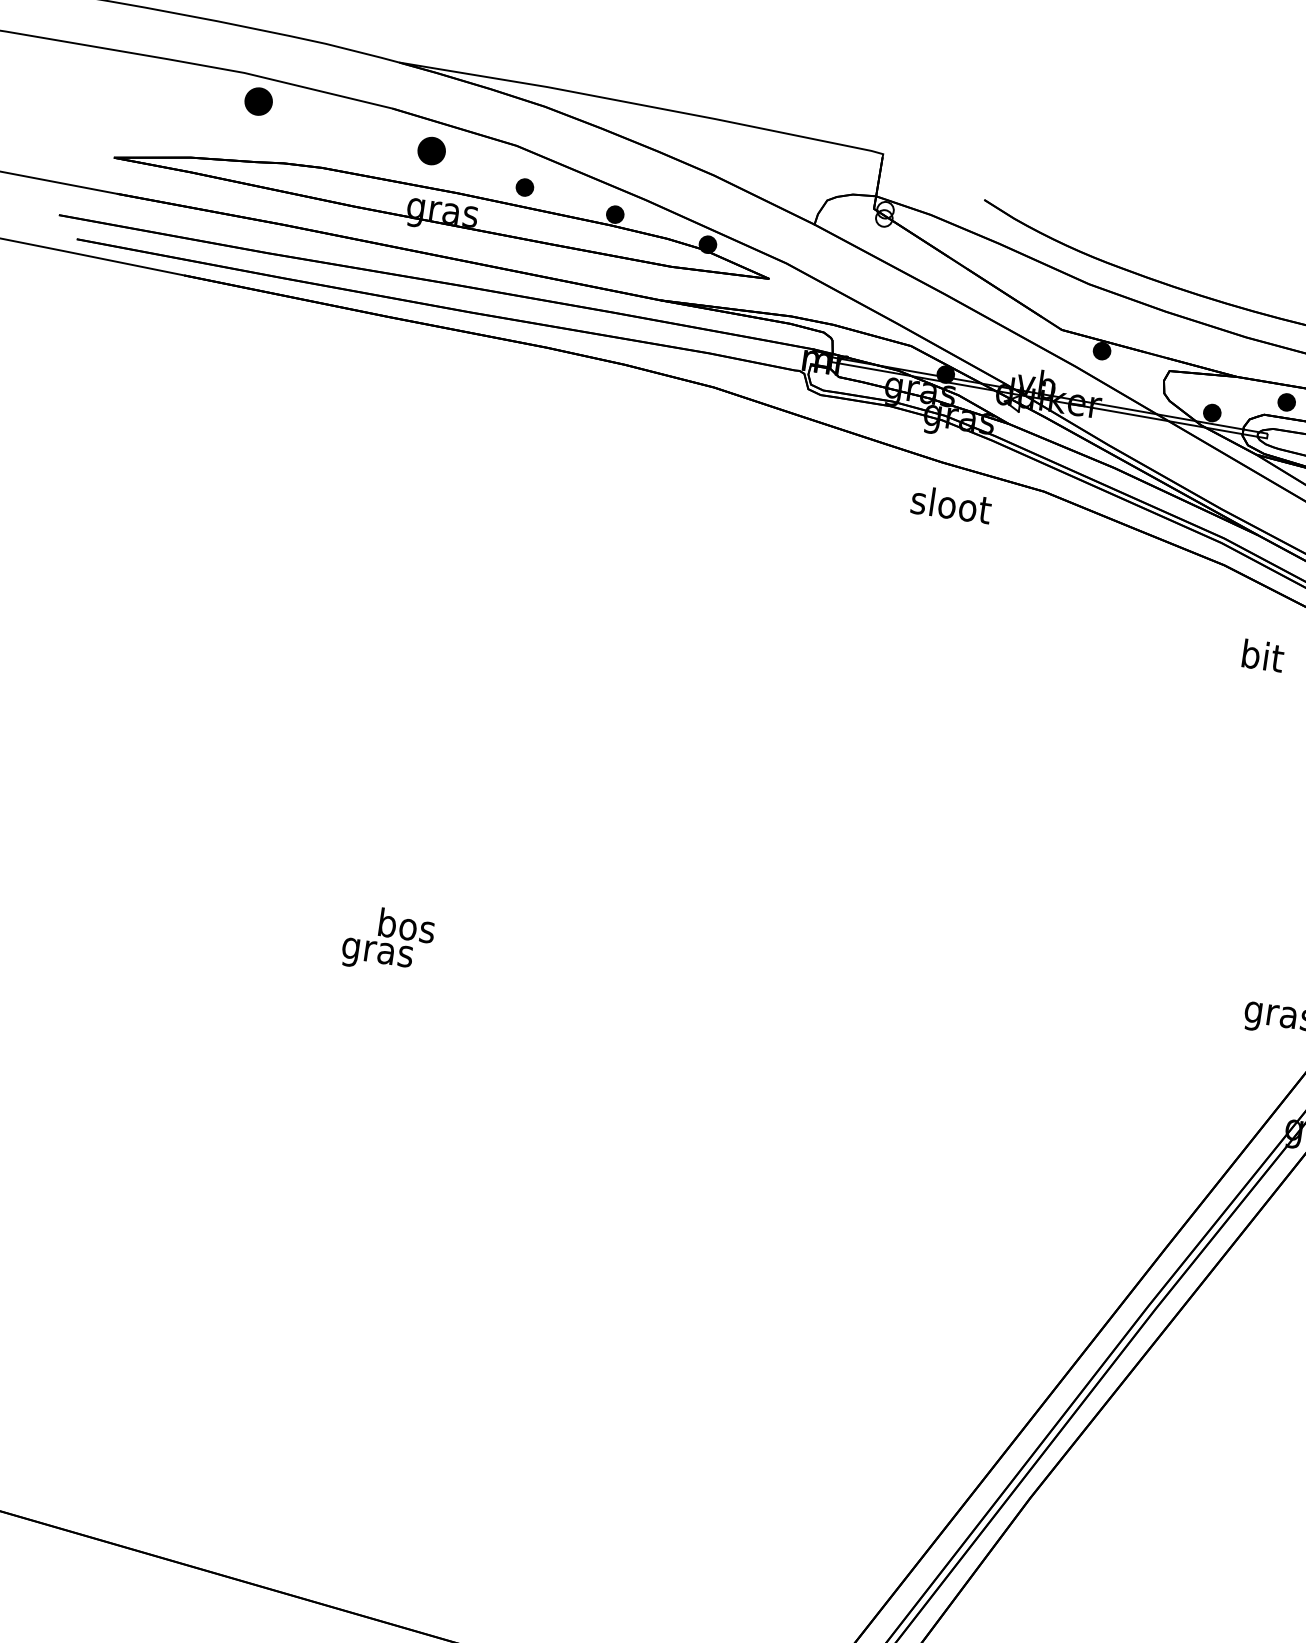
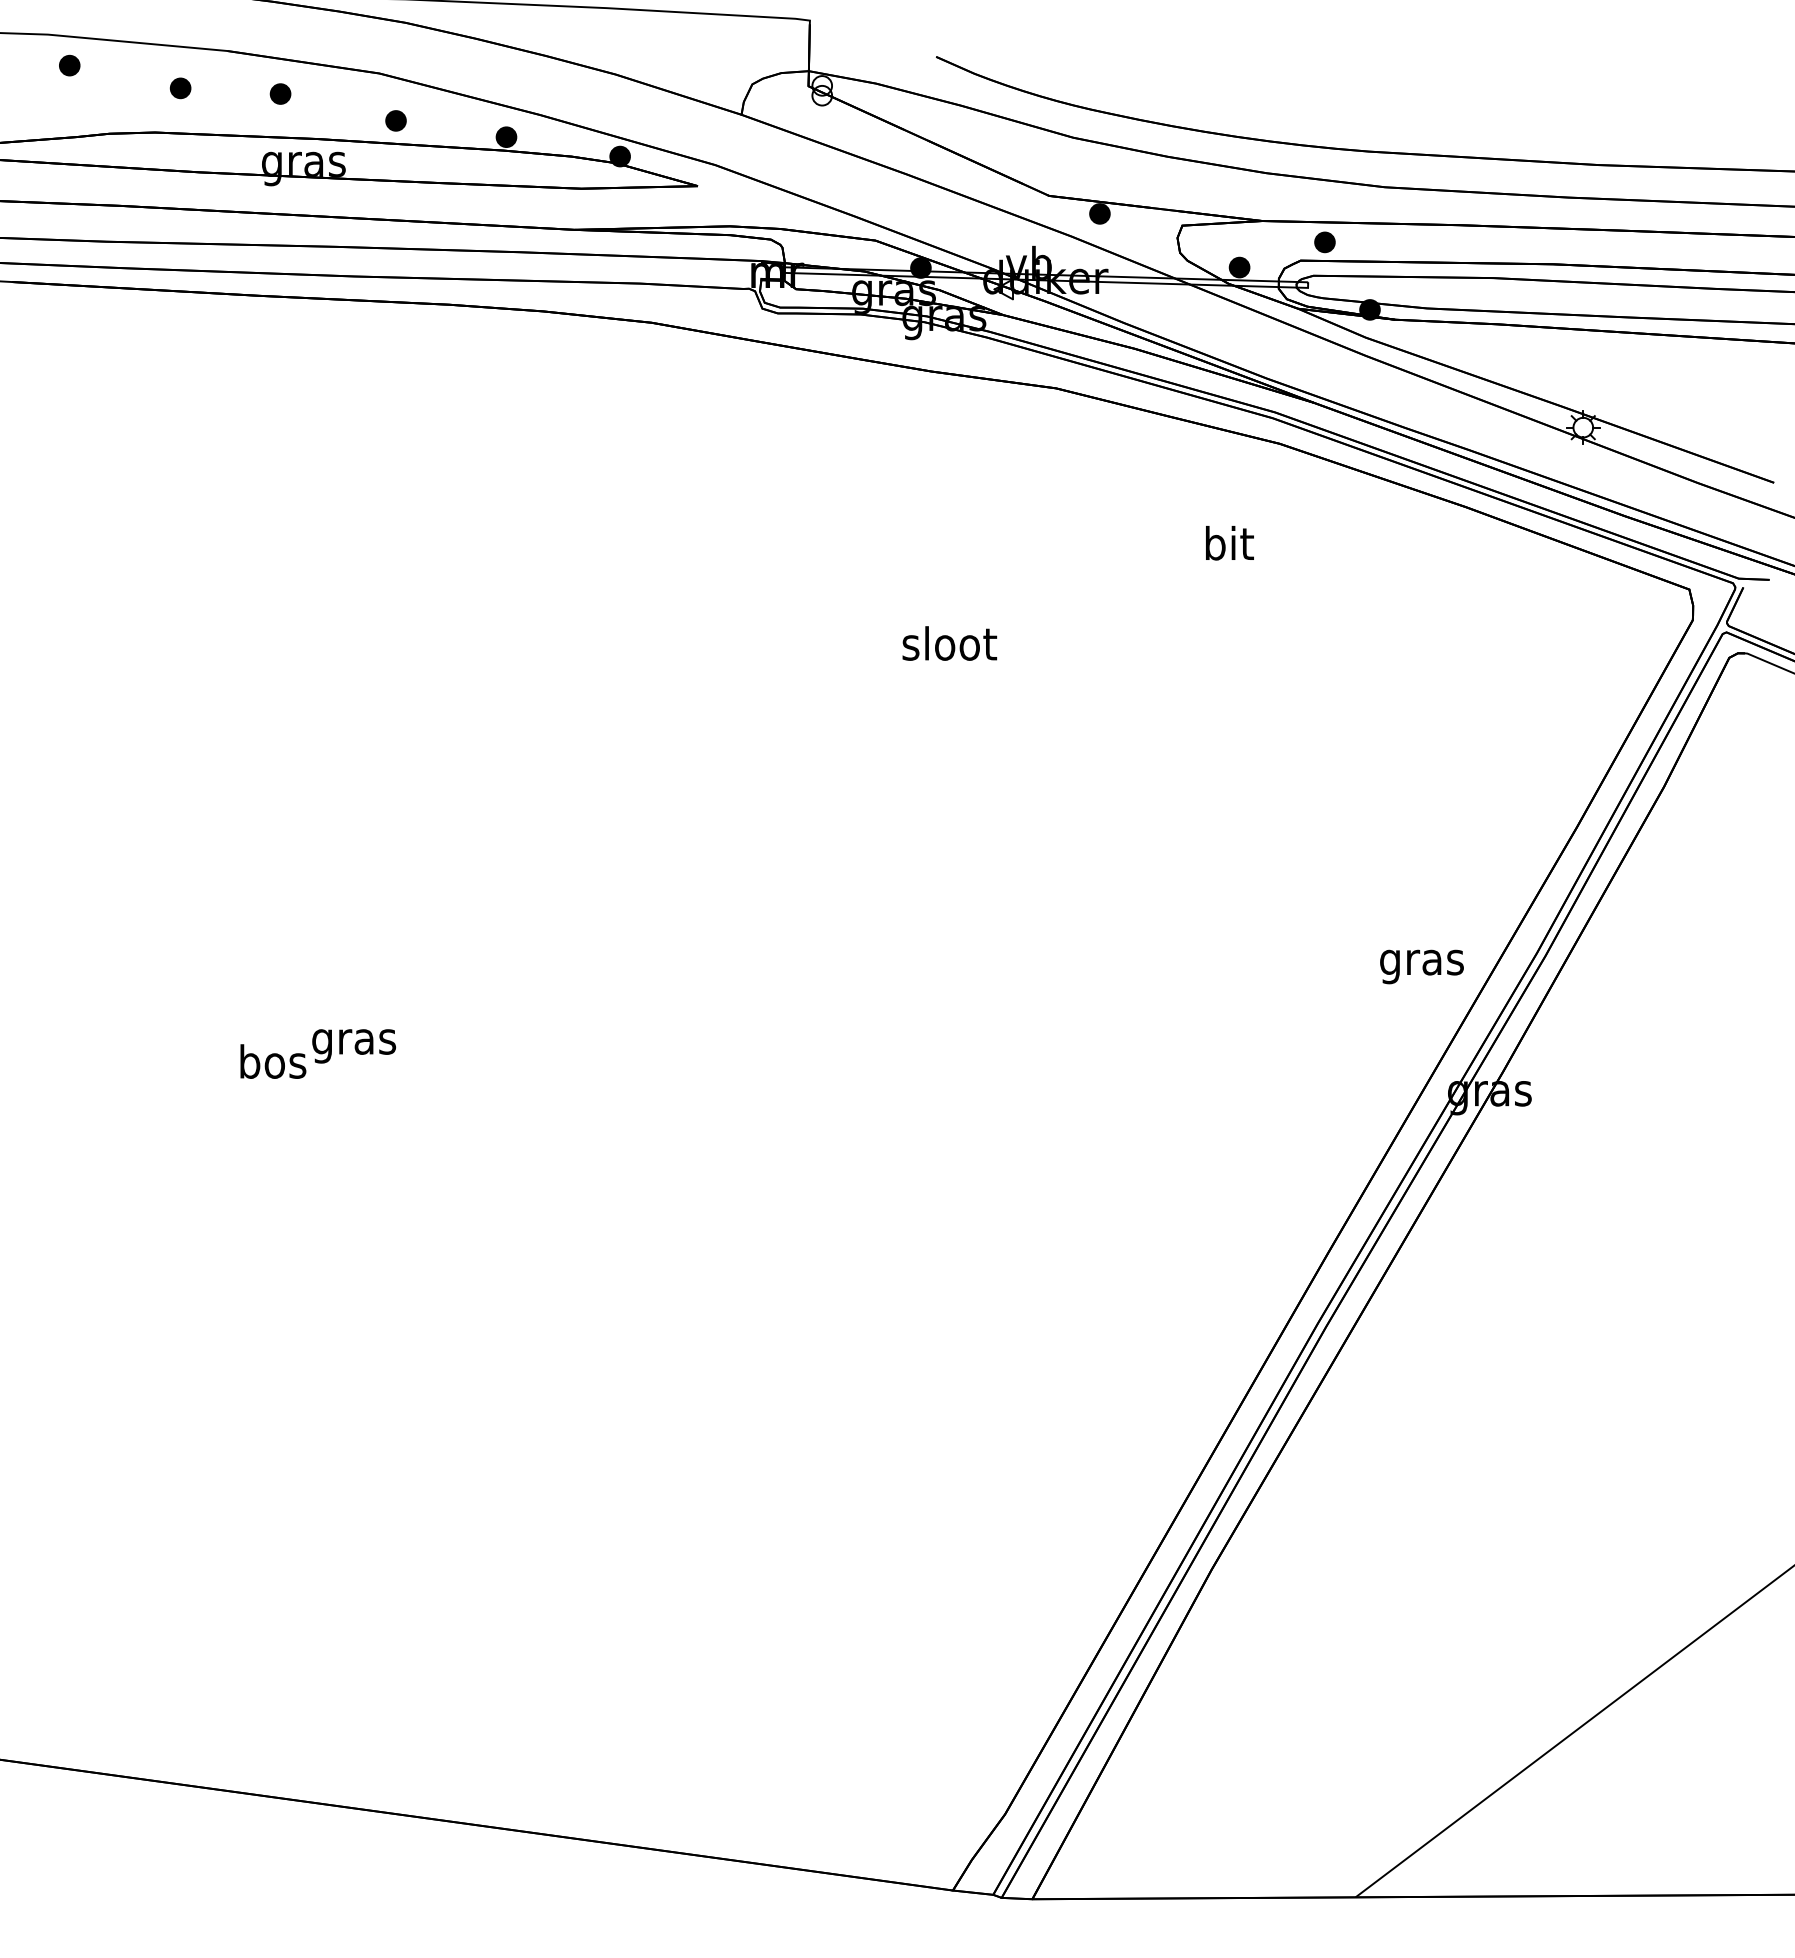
part: (258, 101) -> (69, 65), size x0.62
part: (348, 134) -> (180, 88), added
part: (431, 150) -> (280, 93), size x0.62
text: (951, 504) -> (949, 643), moved
text: (1262, 656) -> (1229, 543), moved
text: (407, 925) -> (273, 1061), moved

